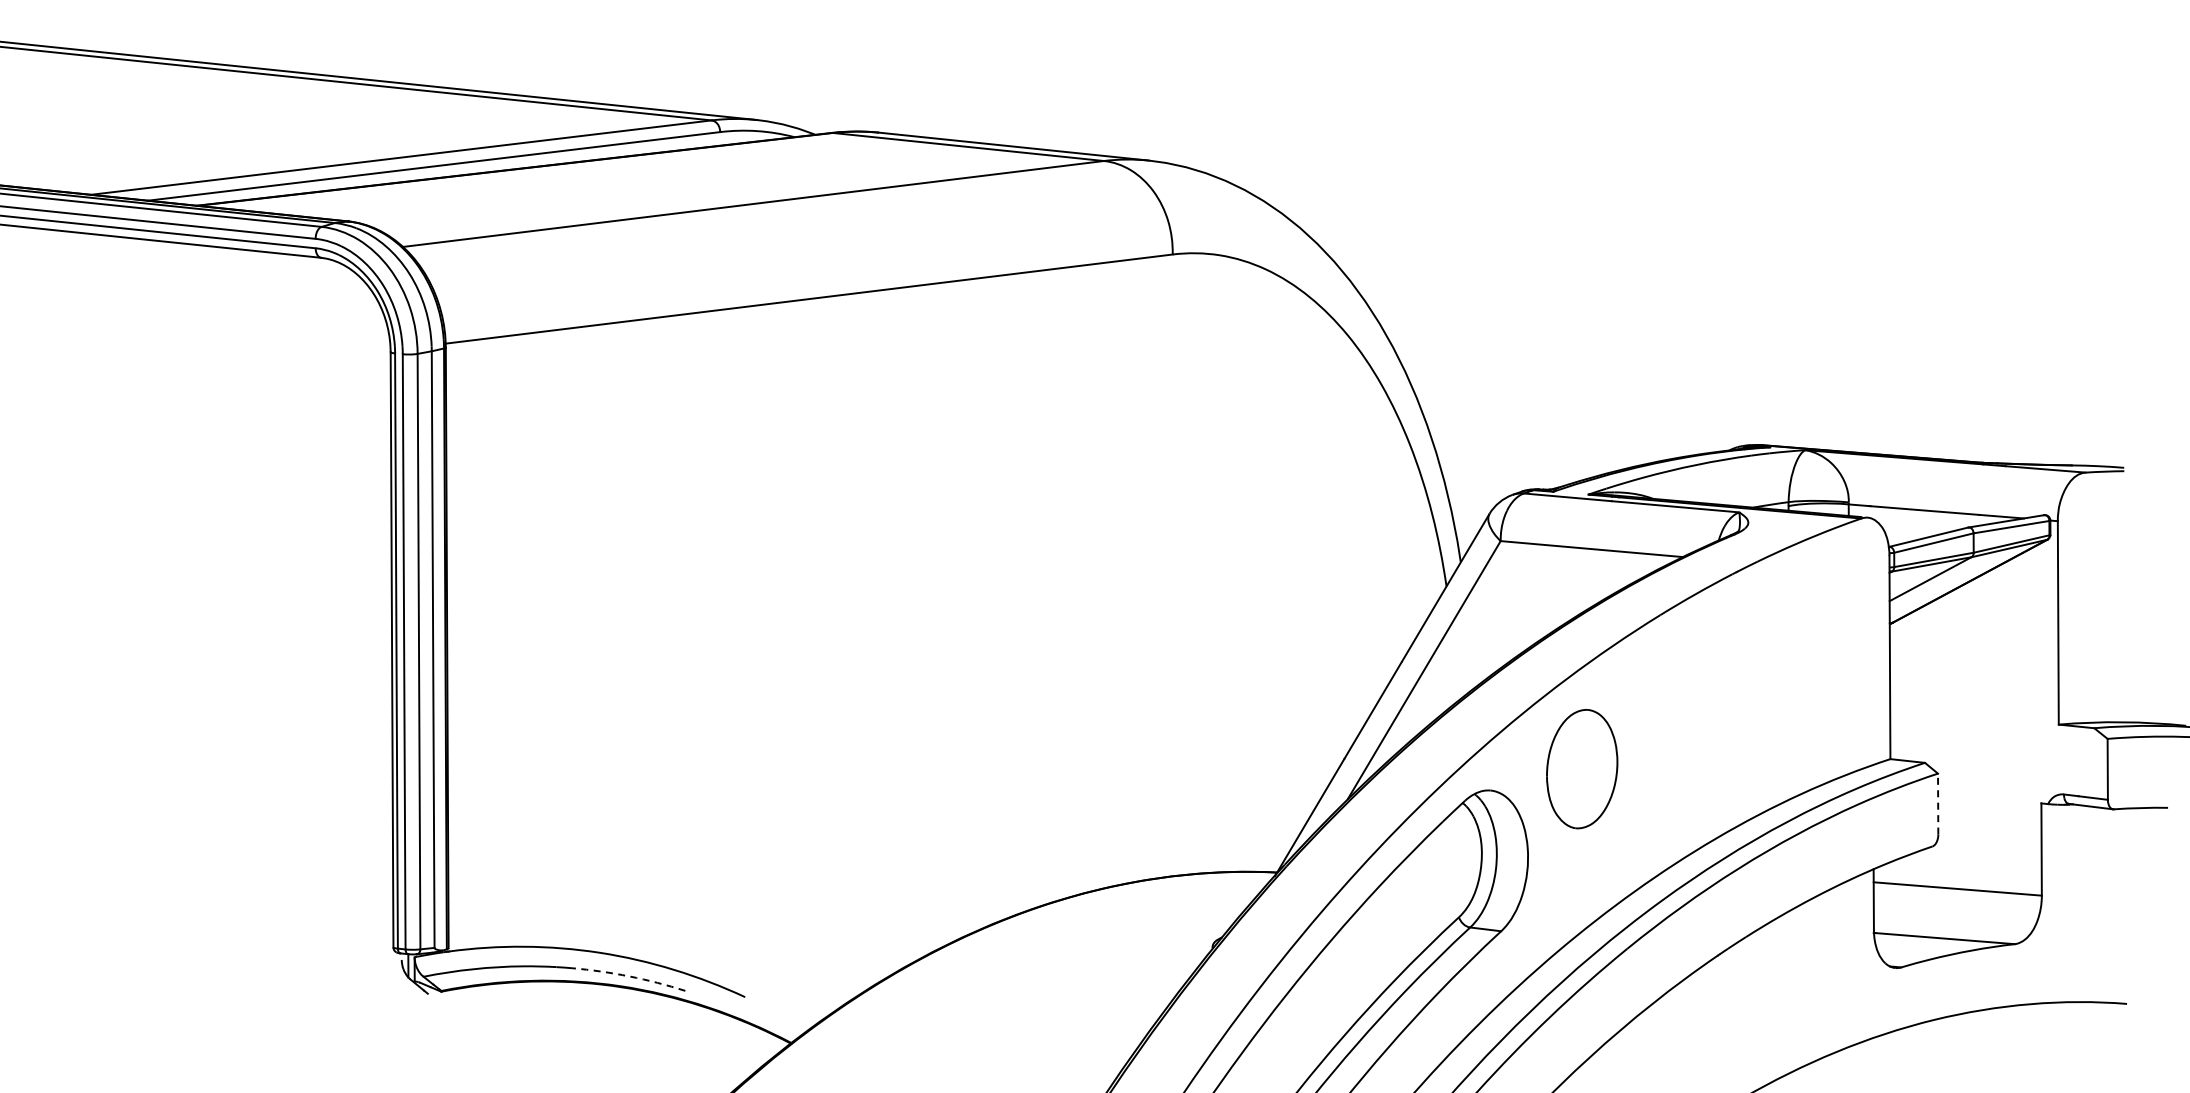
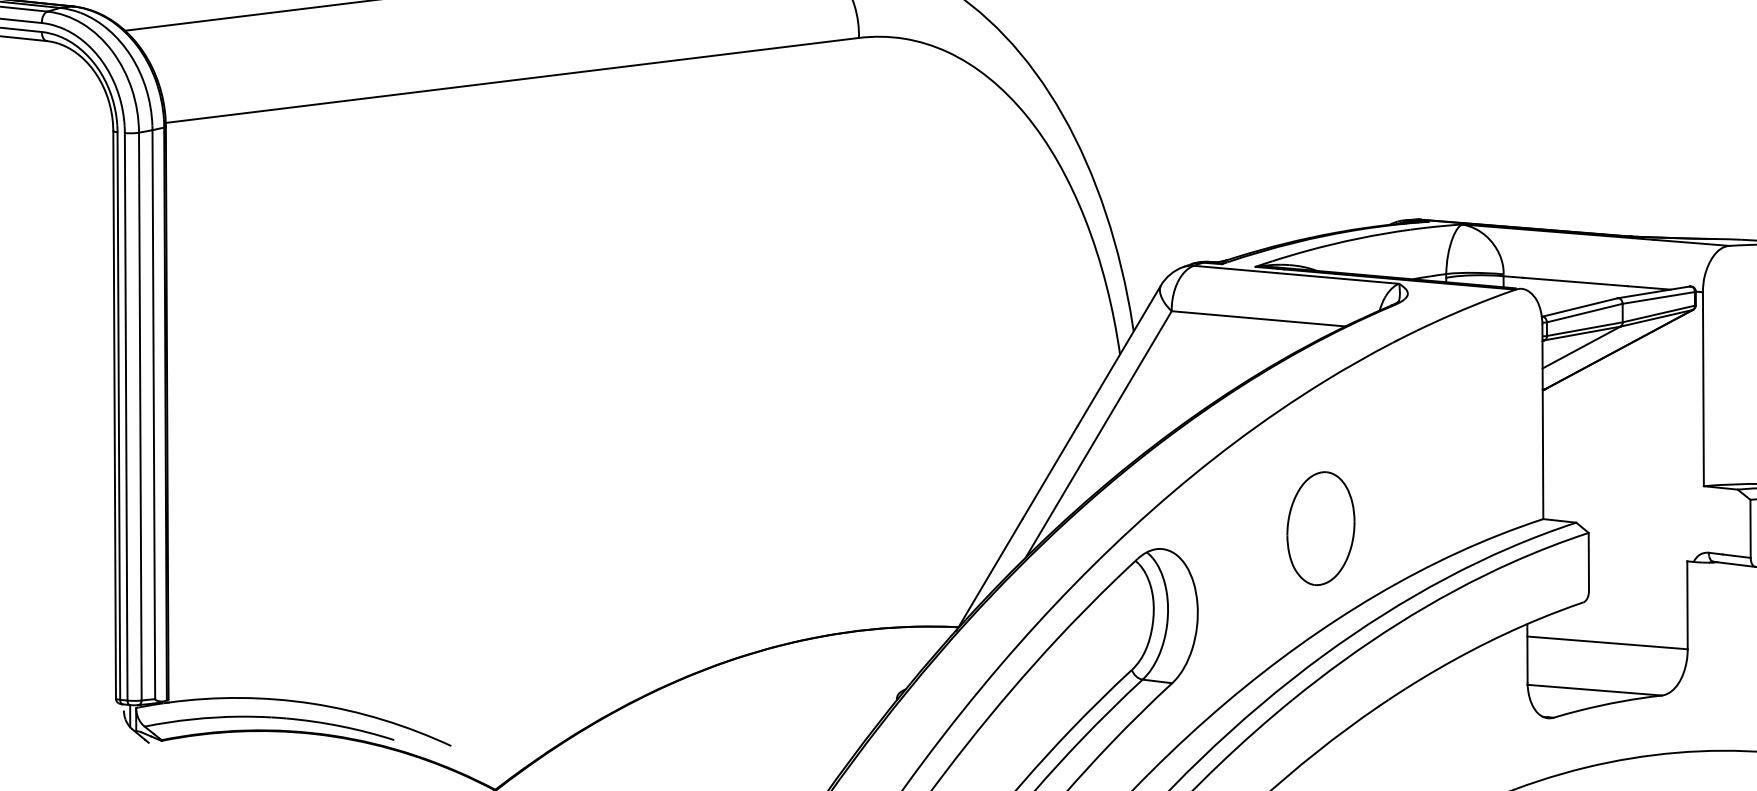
part: (1582, 769) -> (1321, 528), moved
line: (1938, 803) -> (1589, 561), dashed -> solid
arc: (629, 976) -> (341, 726), dashed -> solid

